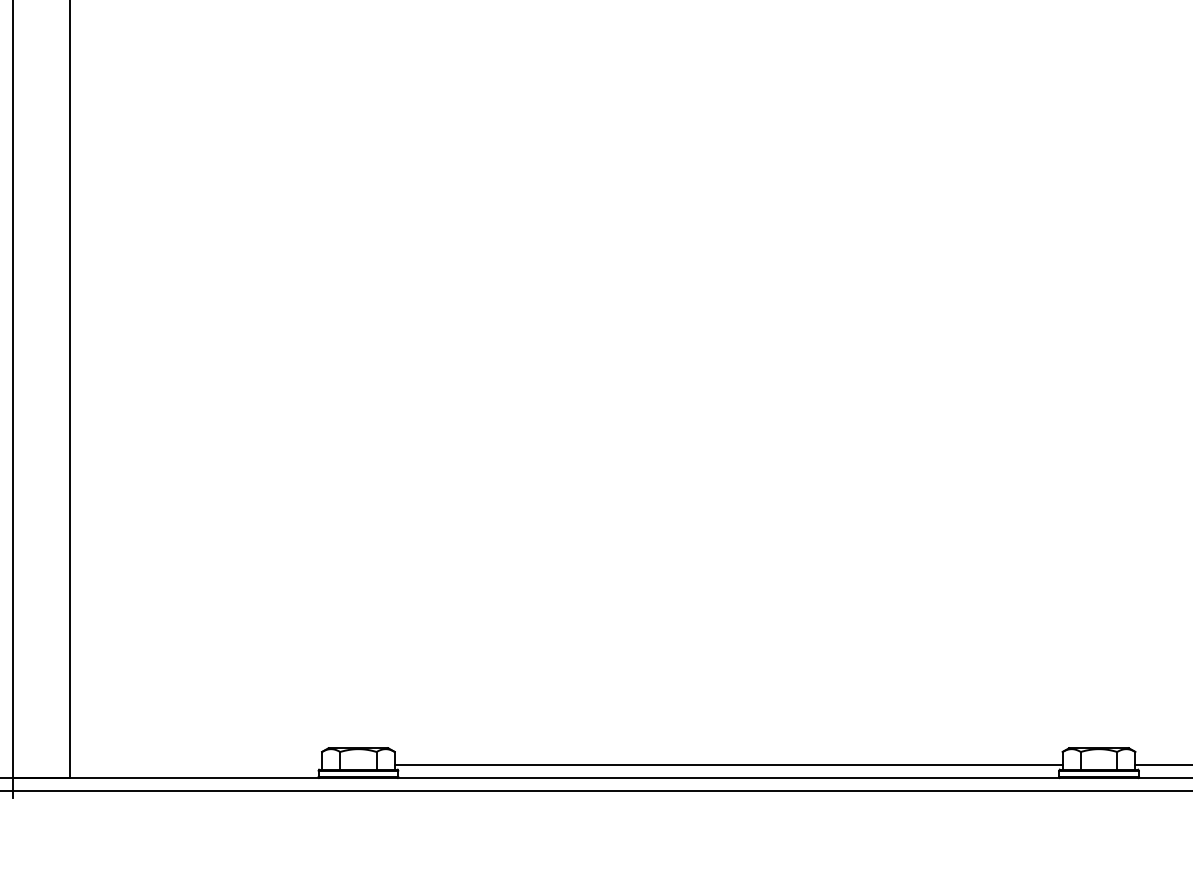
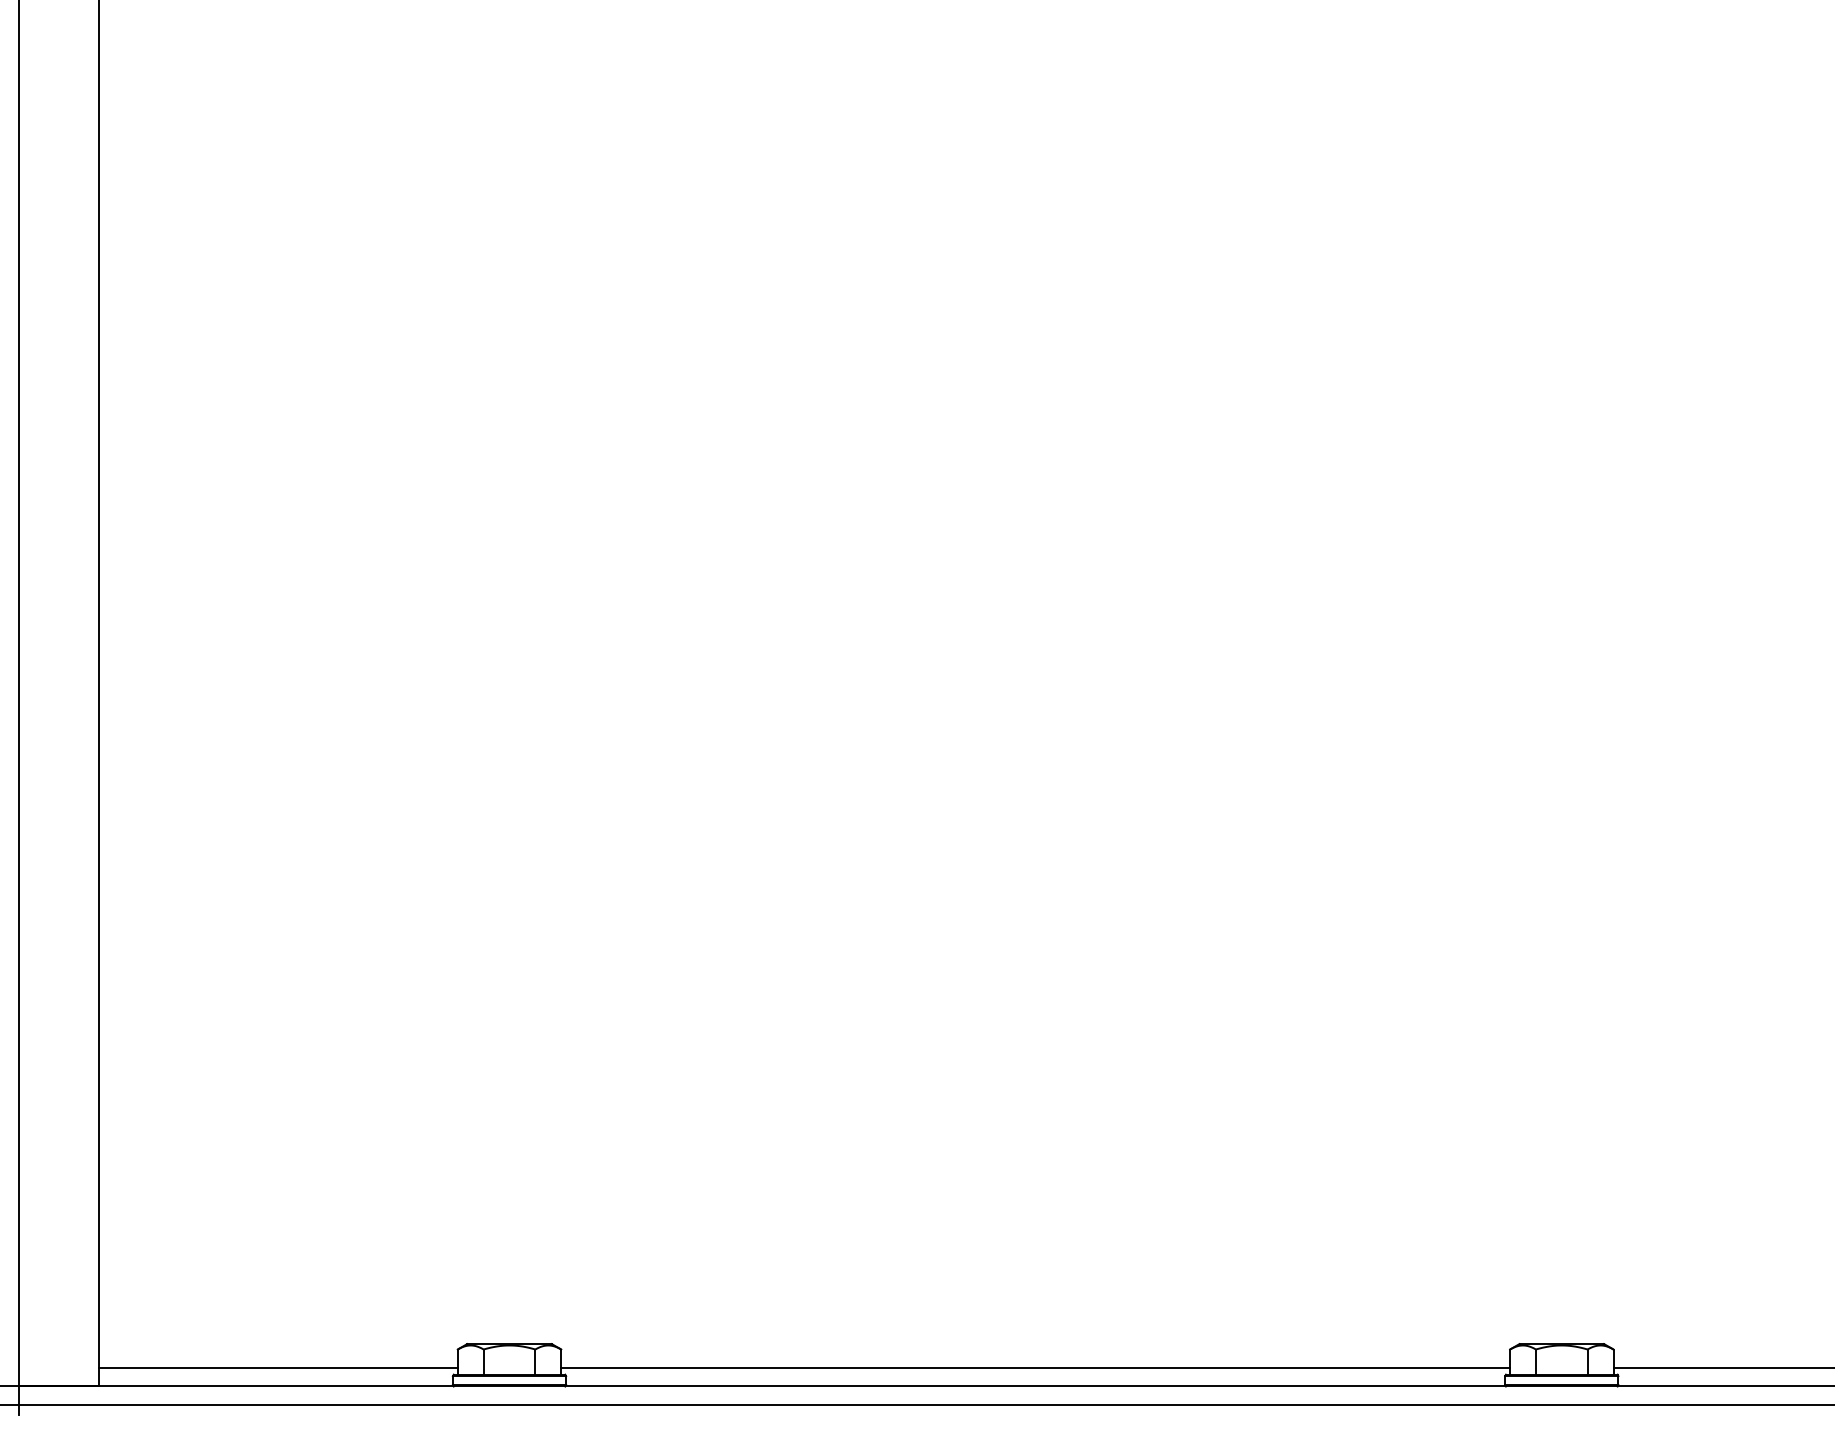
line: (195, 764) -> (278, 1367), added

